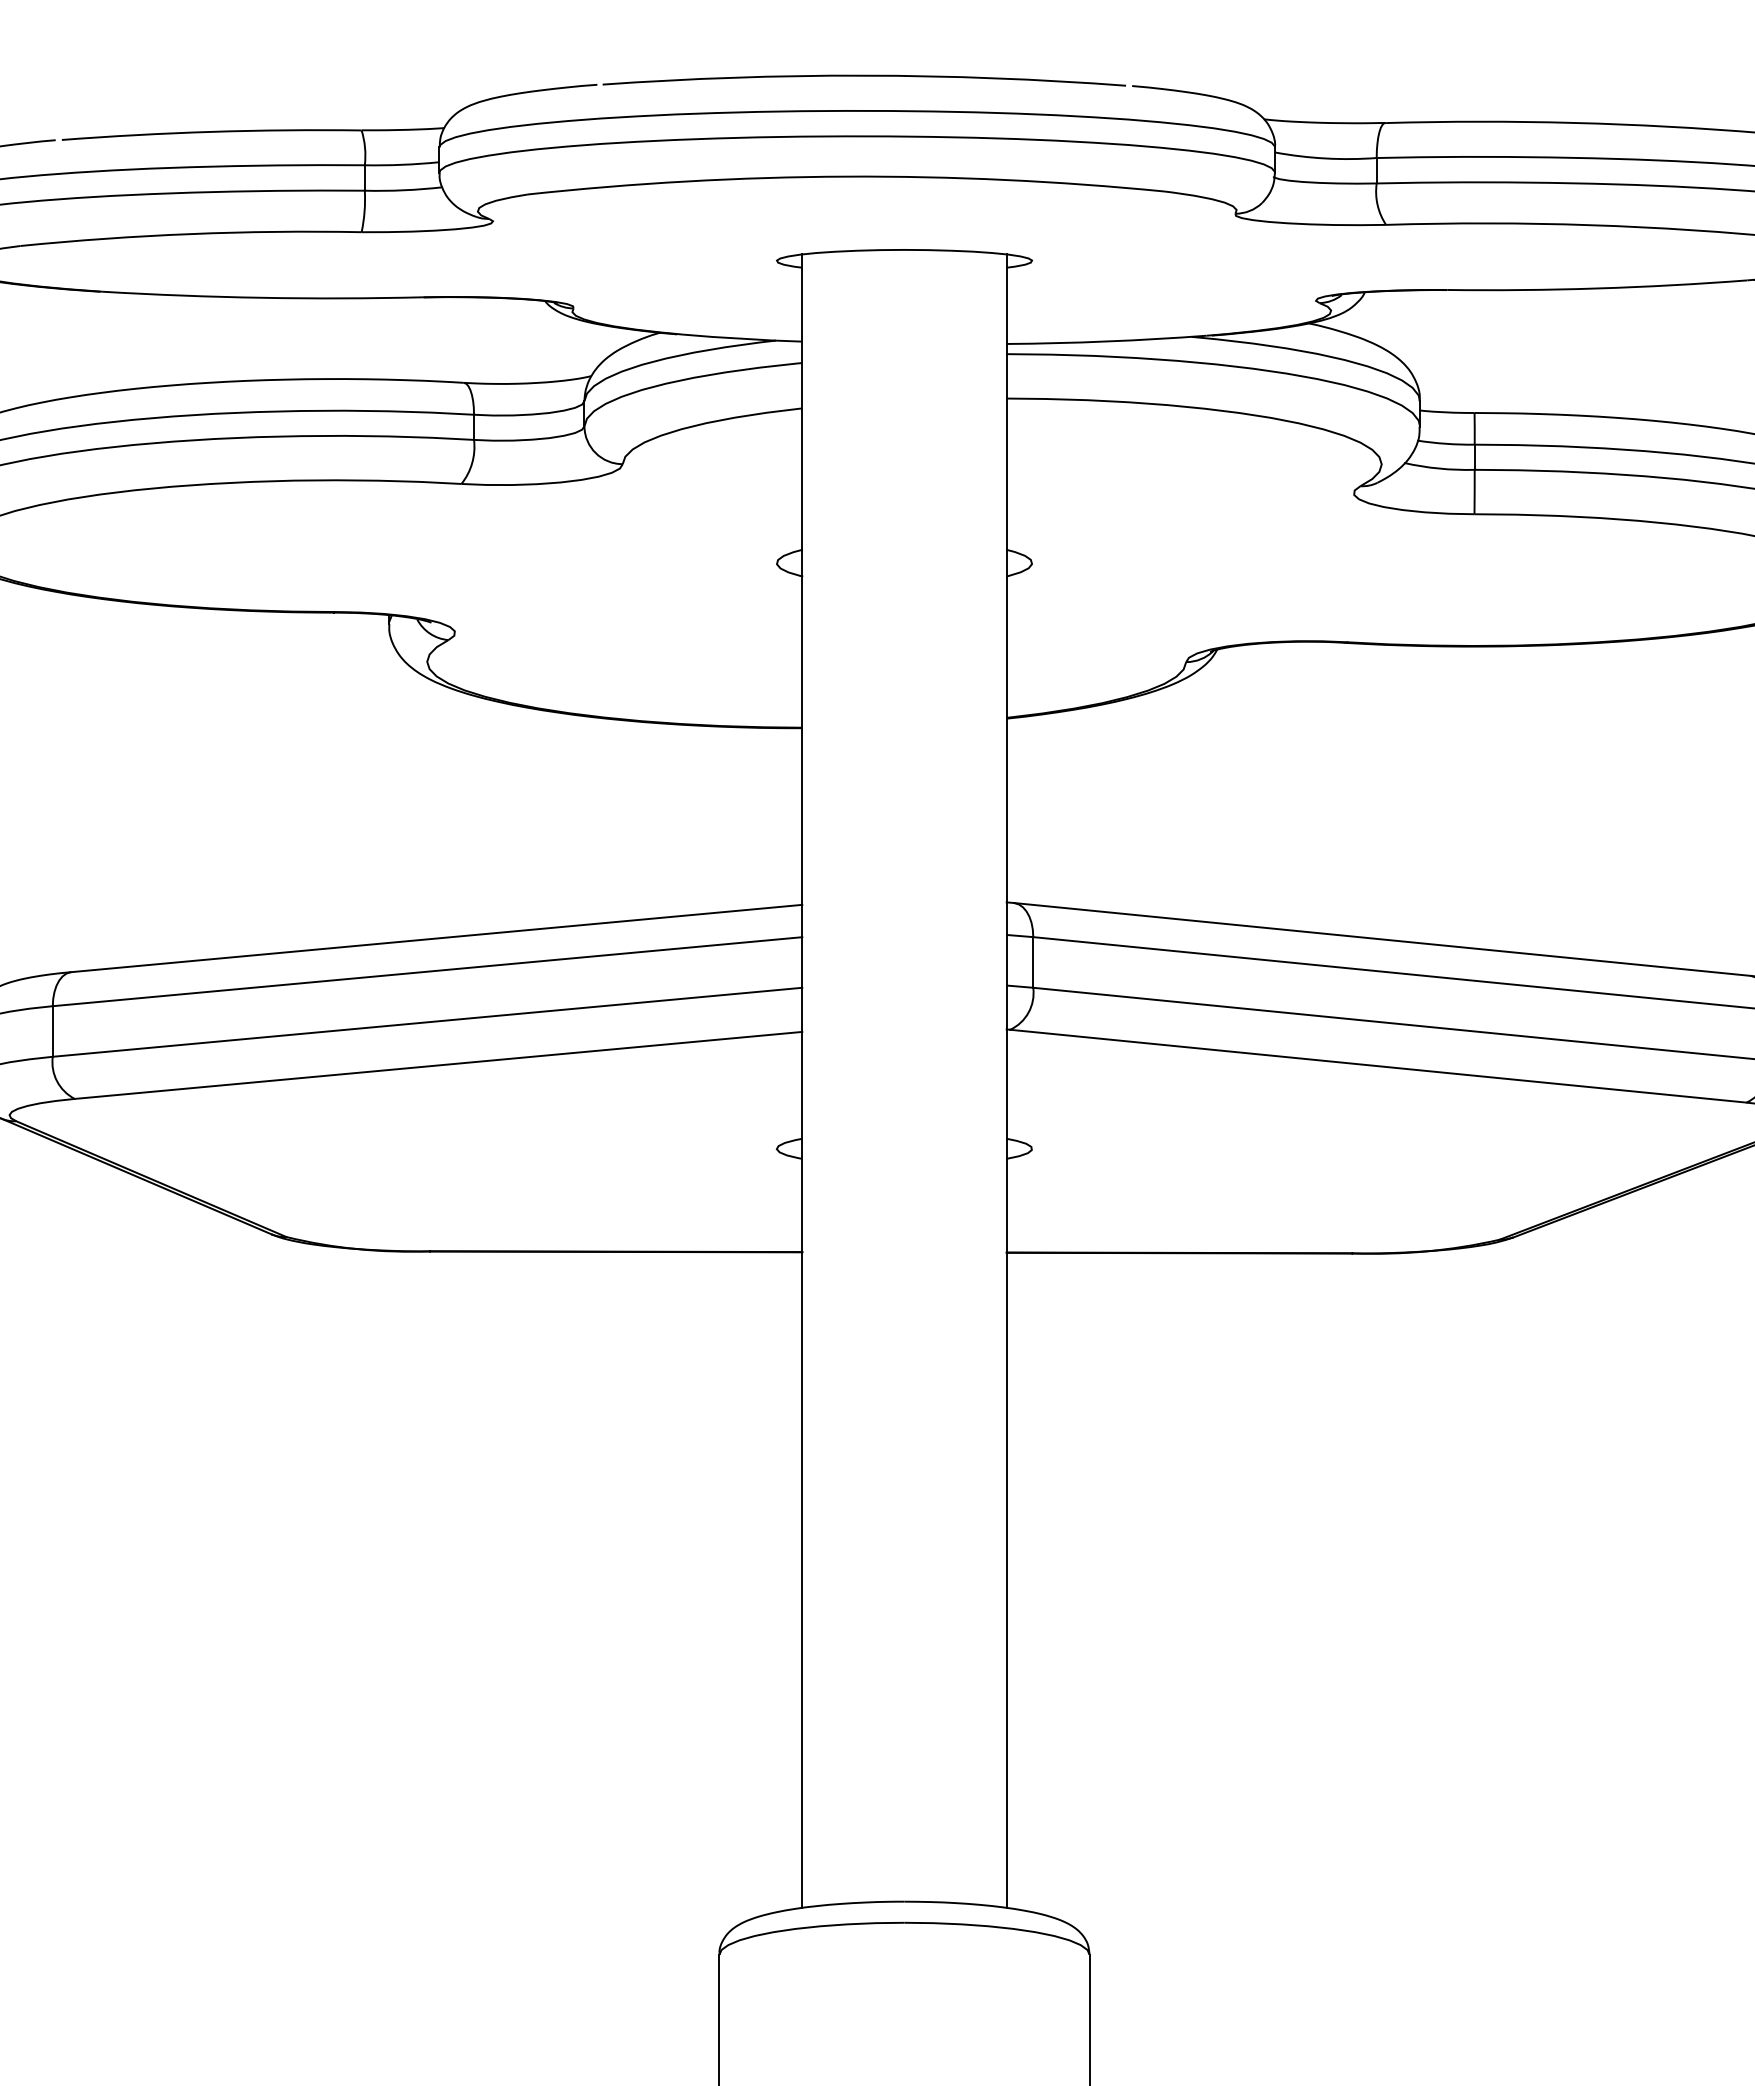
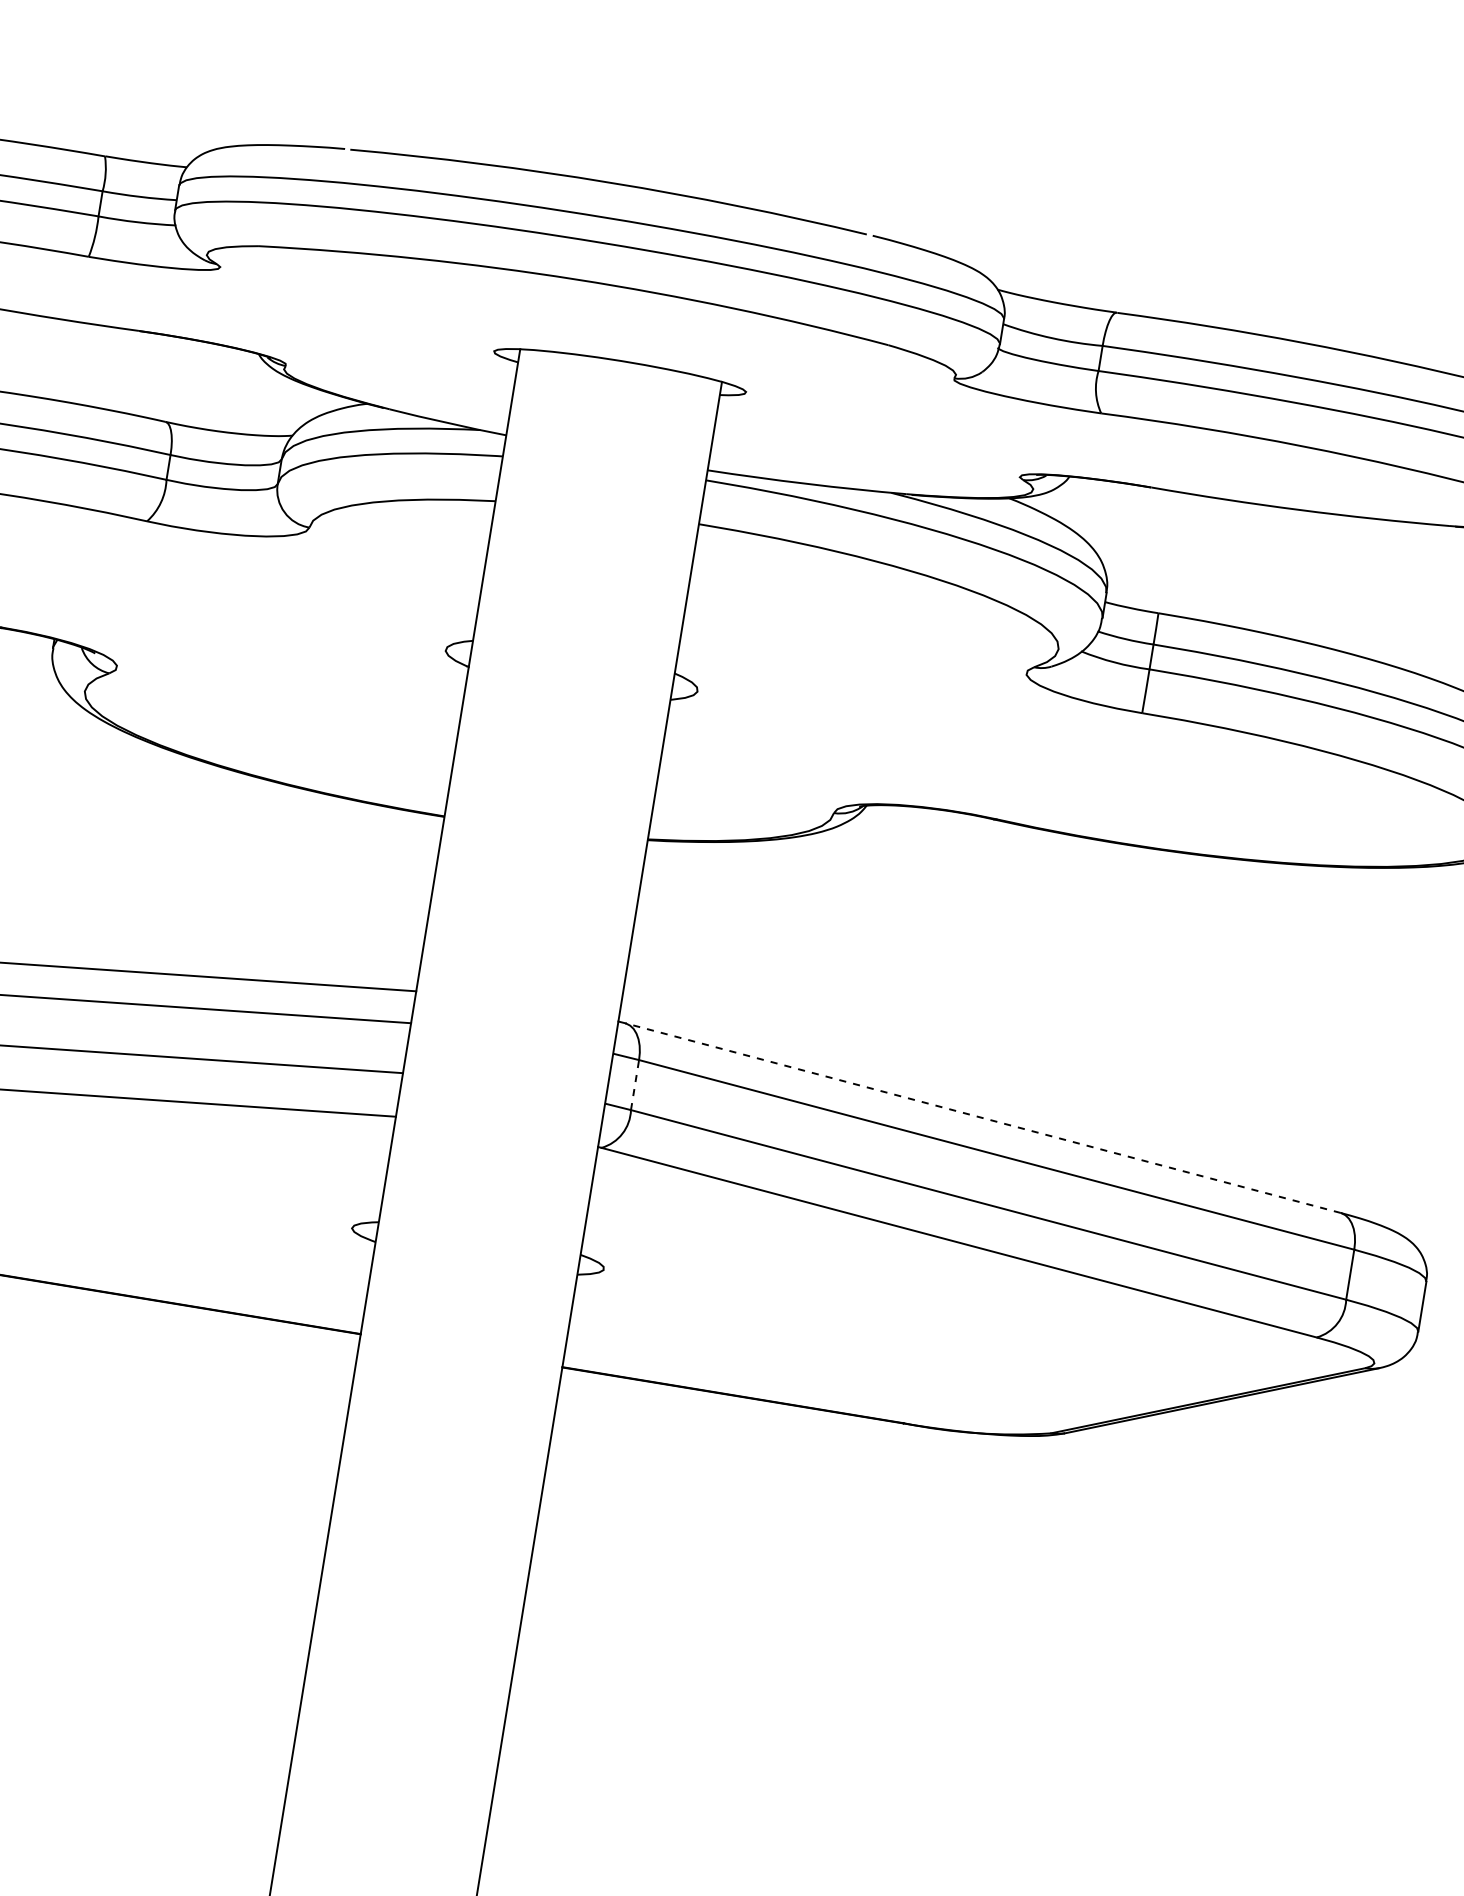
line: (1382, 939) -> (983, 1118), solid -> dashed
line: (1033, 961) -> (635, 1084), solid -> dashed

